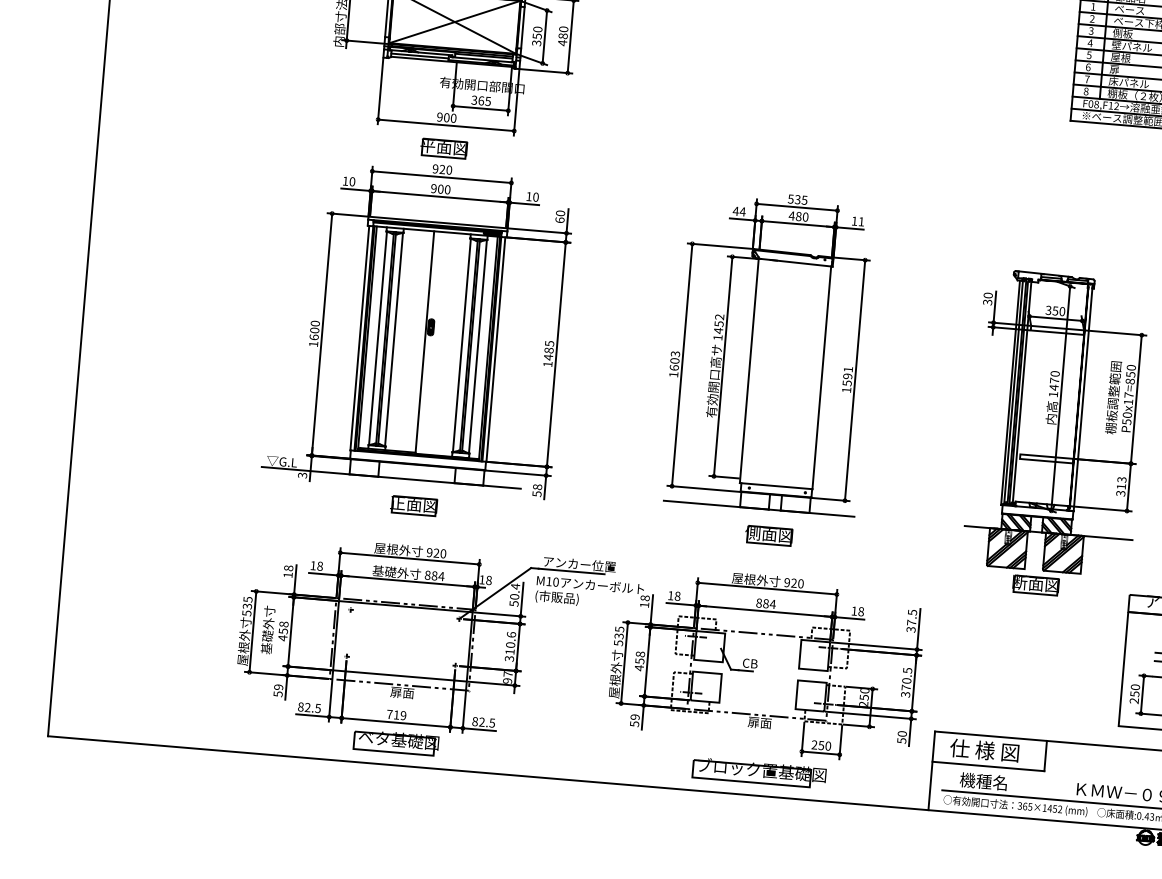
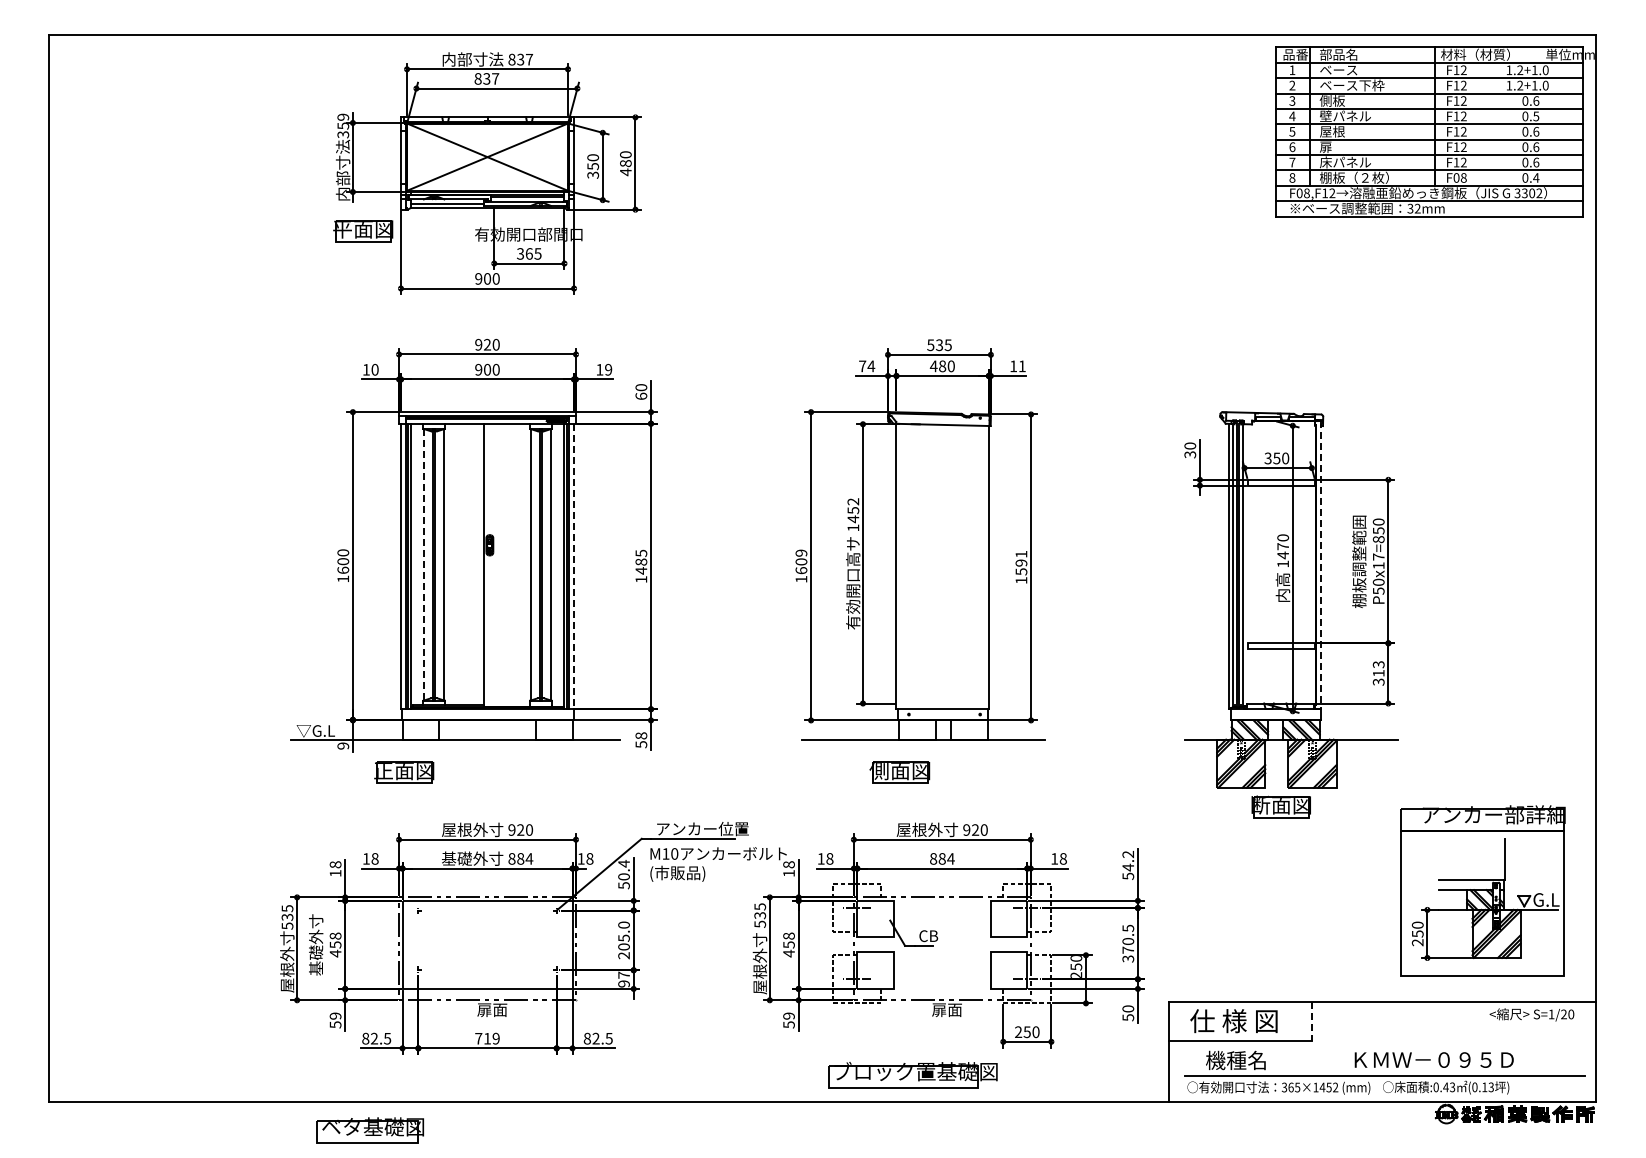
part: (444, 148) -> (363, 231), moved
text: (535, 196) -> (608, 369), 10 -> 19
text: (735, 211) -> (862, 366), 44 -> 74
line: (377, 338) -> (423, 564), solid -> dashed
line: (496, 349) -> (574, 566), solid -> dashed
text: (675, 353) -> (801, 552), 1603 -> 1609
line: (1083, 398) -> (1321, 565), solid -> dashed
text: (302, 475) -> (343, 745), 3 -> 9
part: (414, 505) -> (404, 772), moved
part: (768, 535) -> (899, 772), moved
text: (911, 621) -> (1128, 865), 37.5 -> 54.2
text: (510, 646) -> (623, 940), 310.6 -> 205.0
part: (395, 742) -> (369, 1130), moved
line: (1045, 756) -> (1311, 1022), solid -> dashed
part: (759, 773) -> (912, 1075), moved

